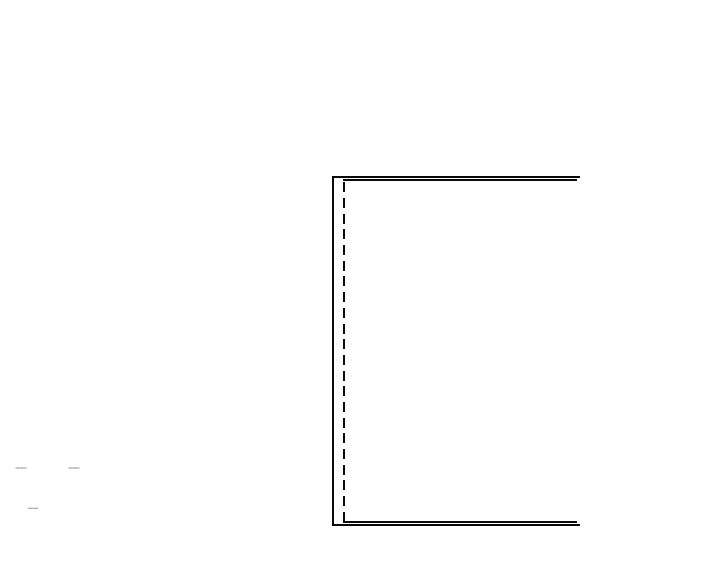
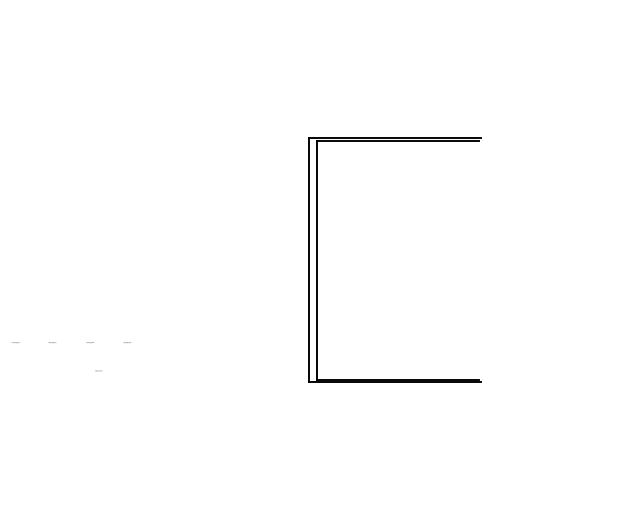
line: (343, 350) -> (316, 260), dashed -> solid

